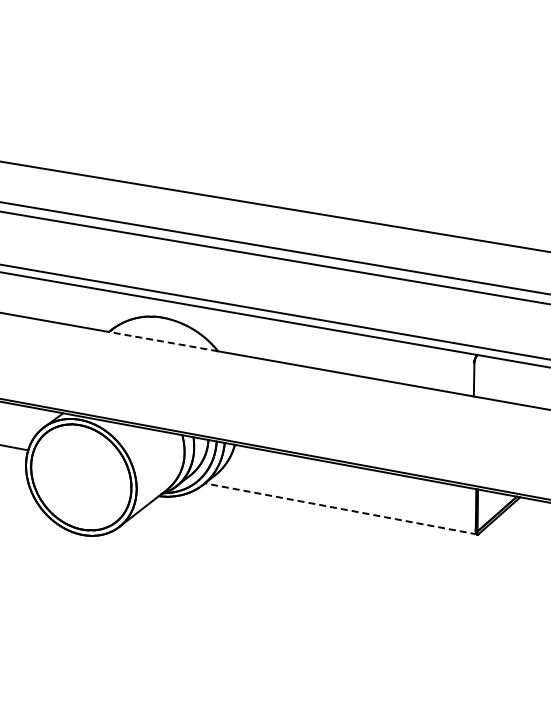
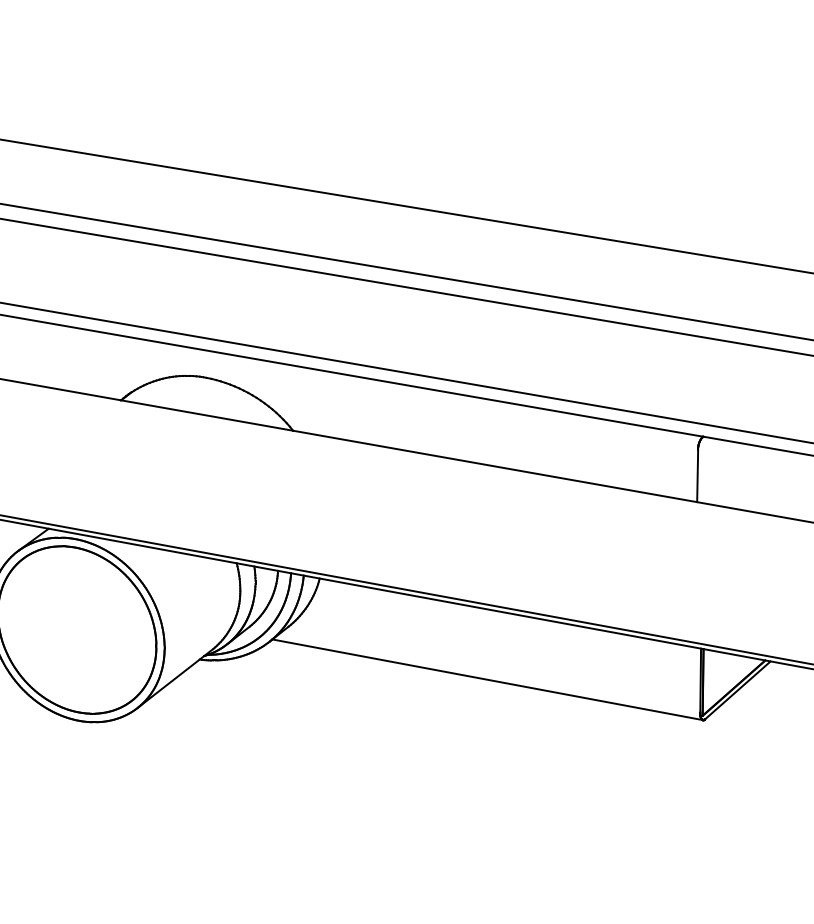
line: (163, 341) -> (207, 415), dashed -> solid
line: (341, 508) -> (488, 679), dashed -> solid

